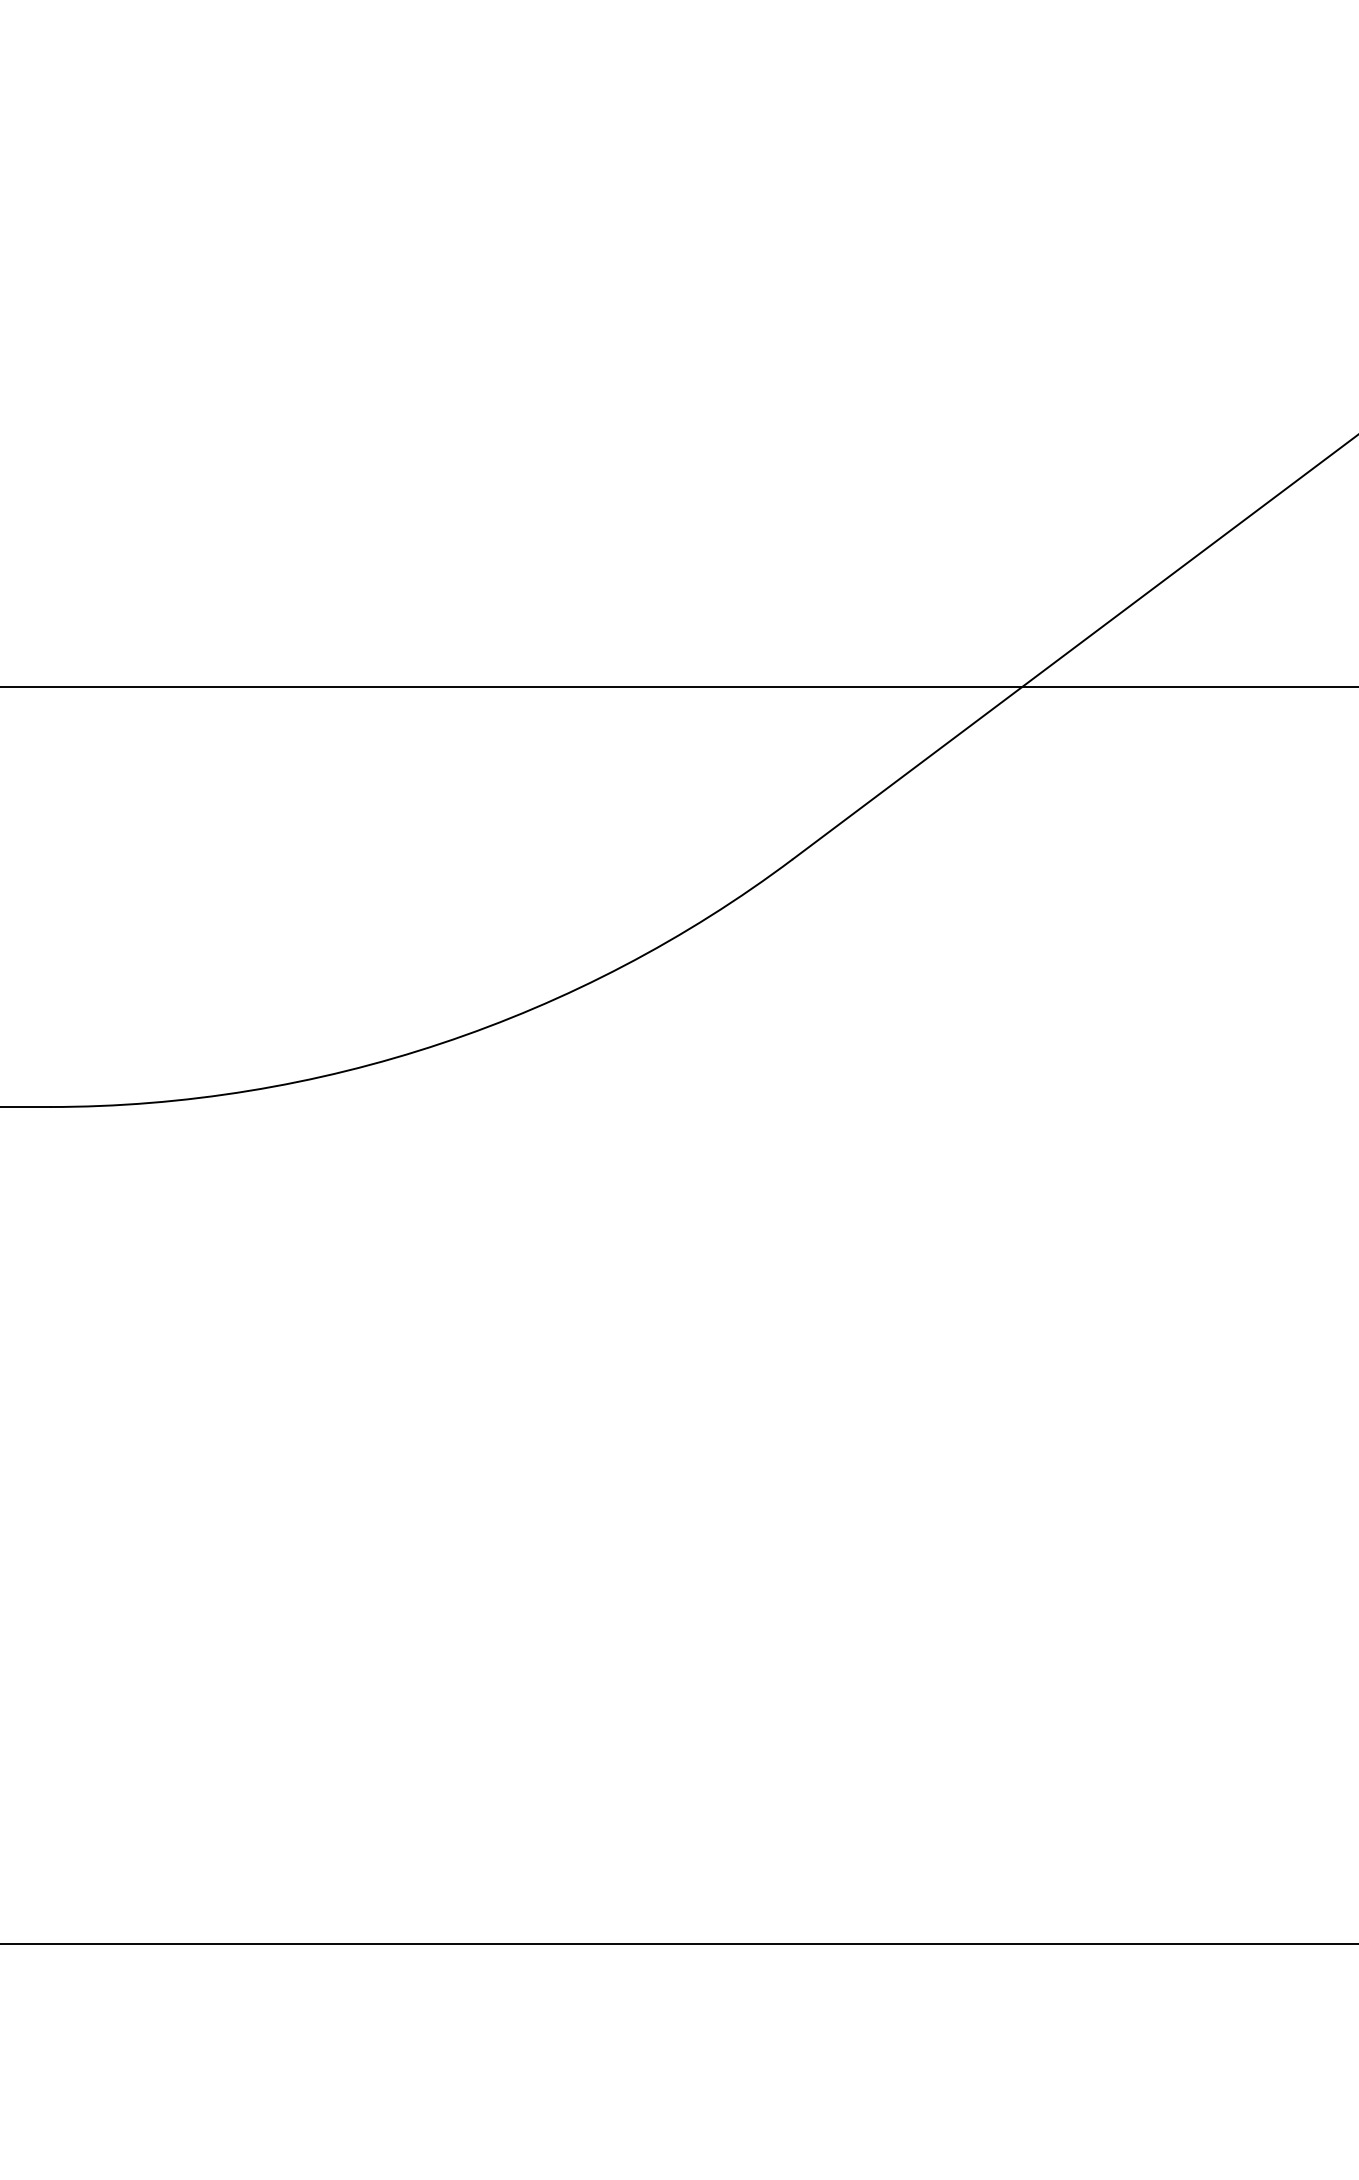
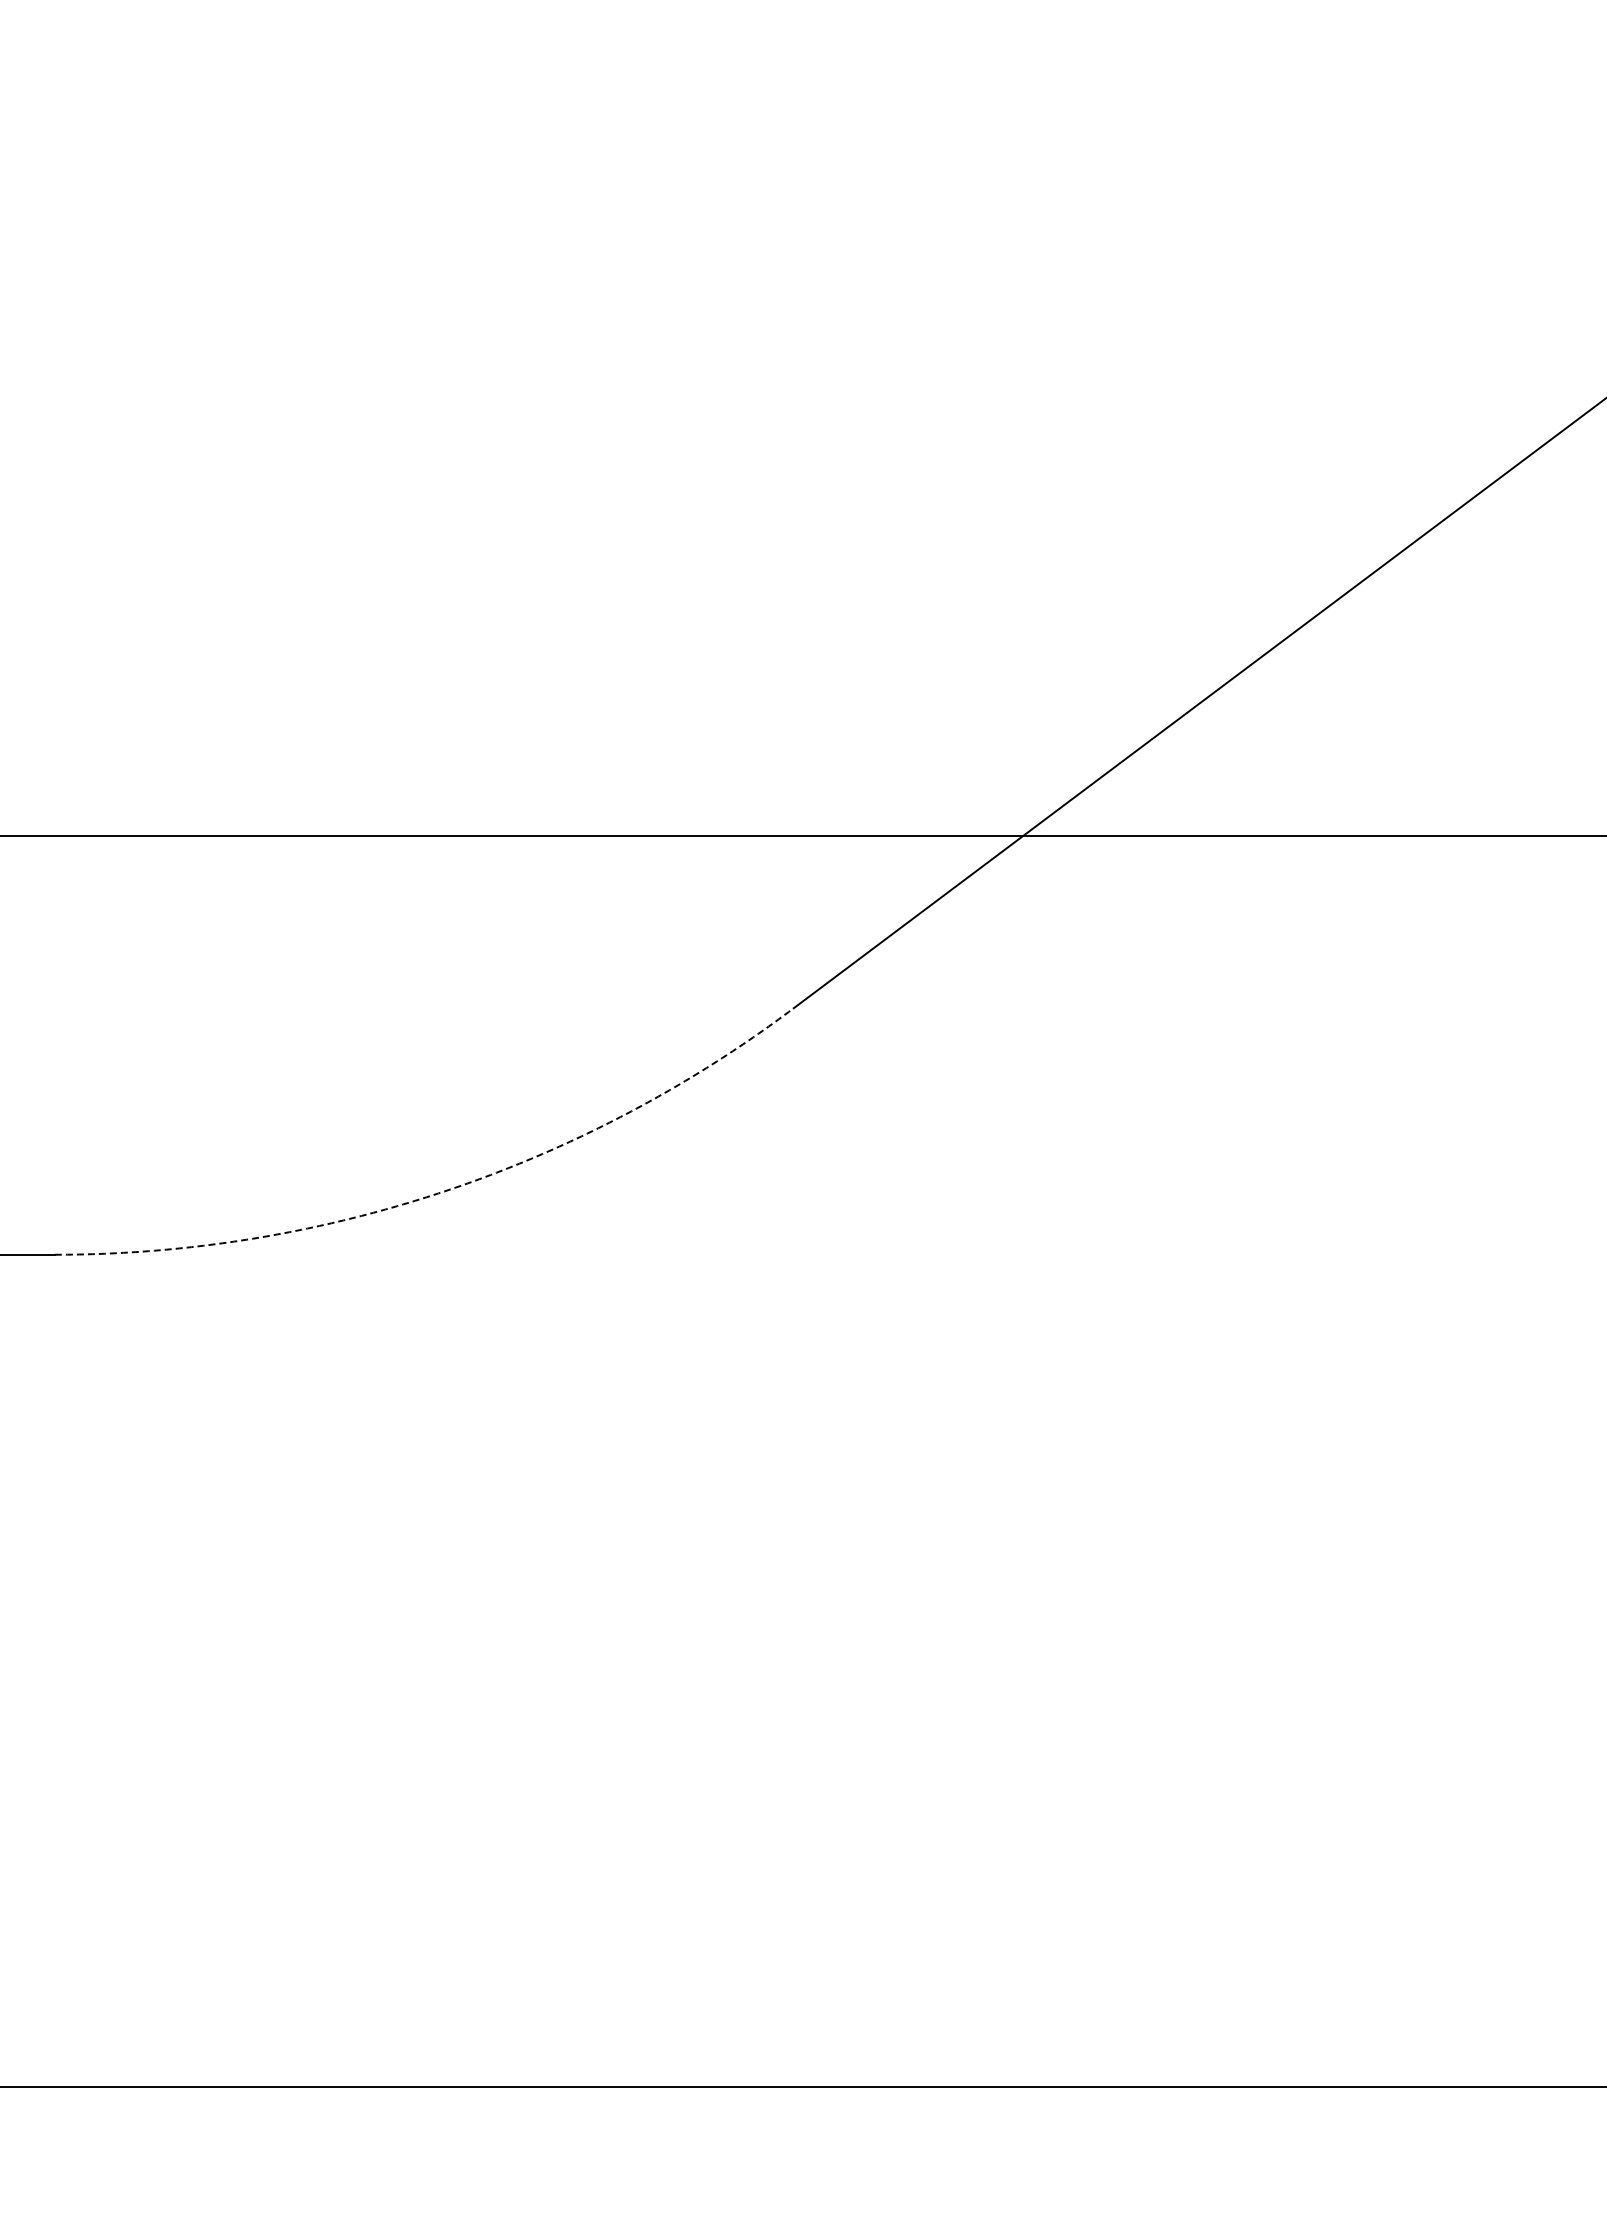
arc: (441, 1043) -> (444, 1191), solid -> dashed

